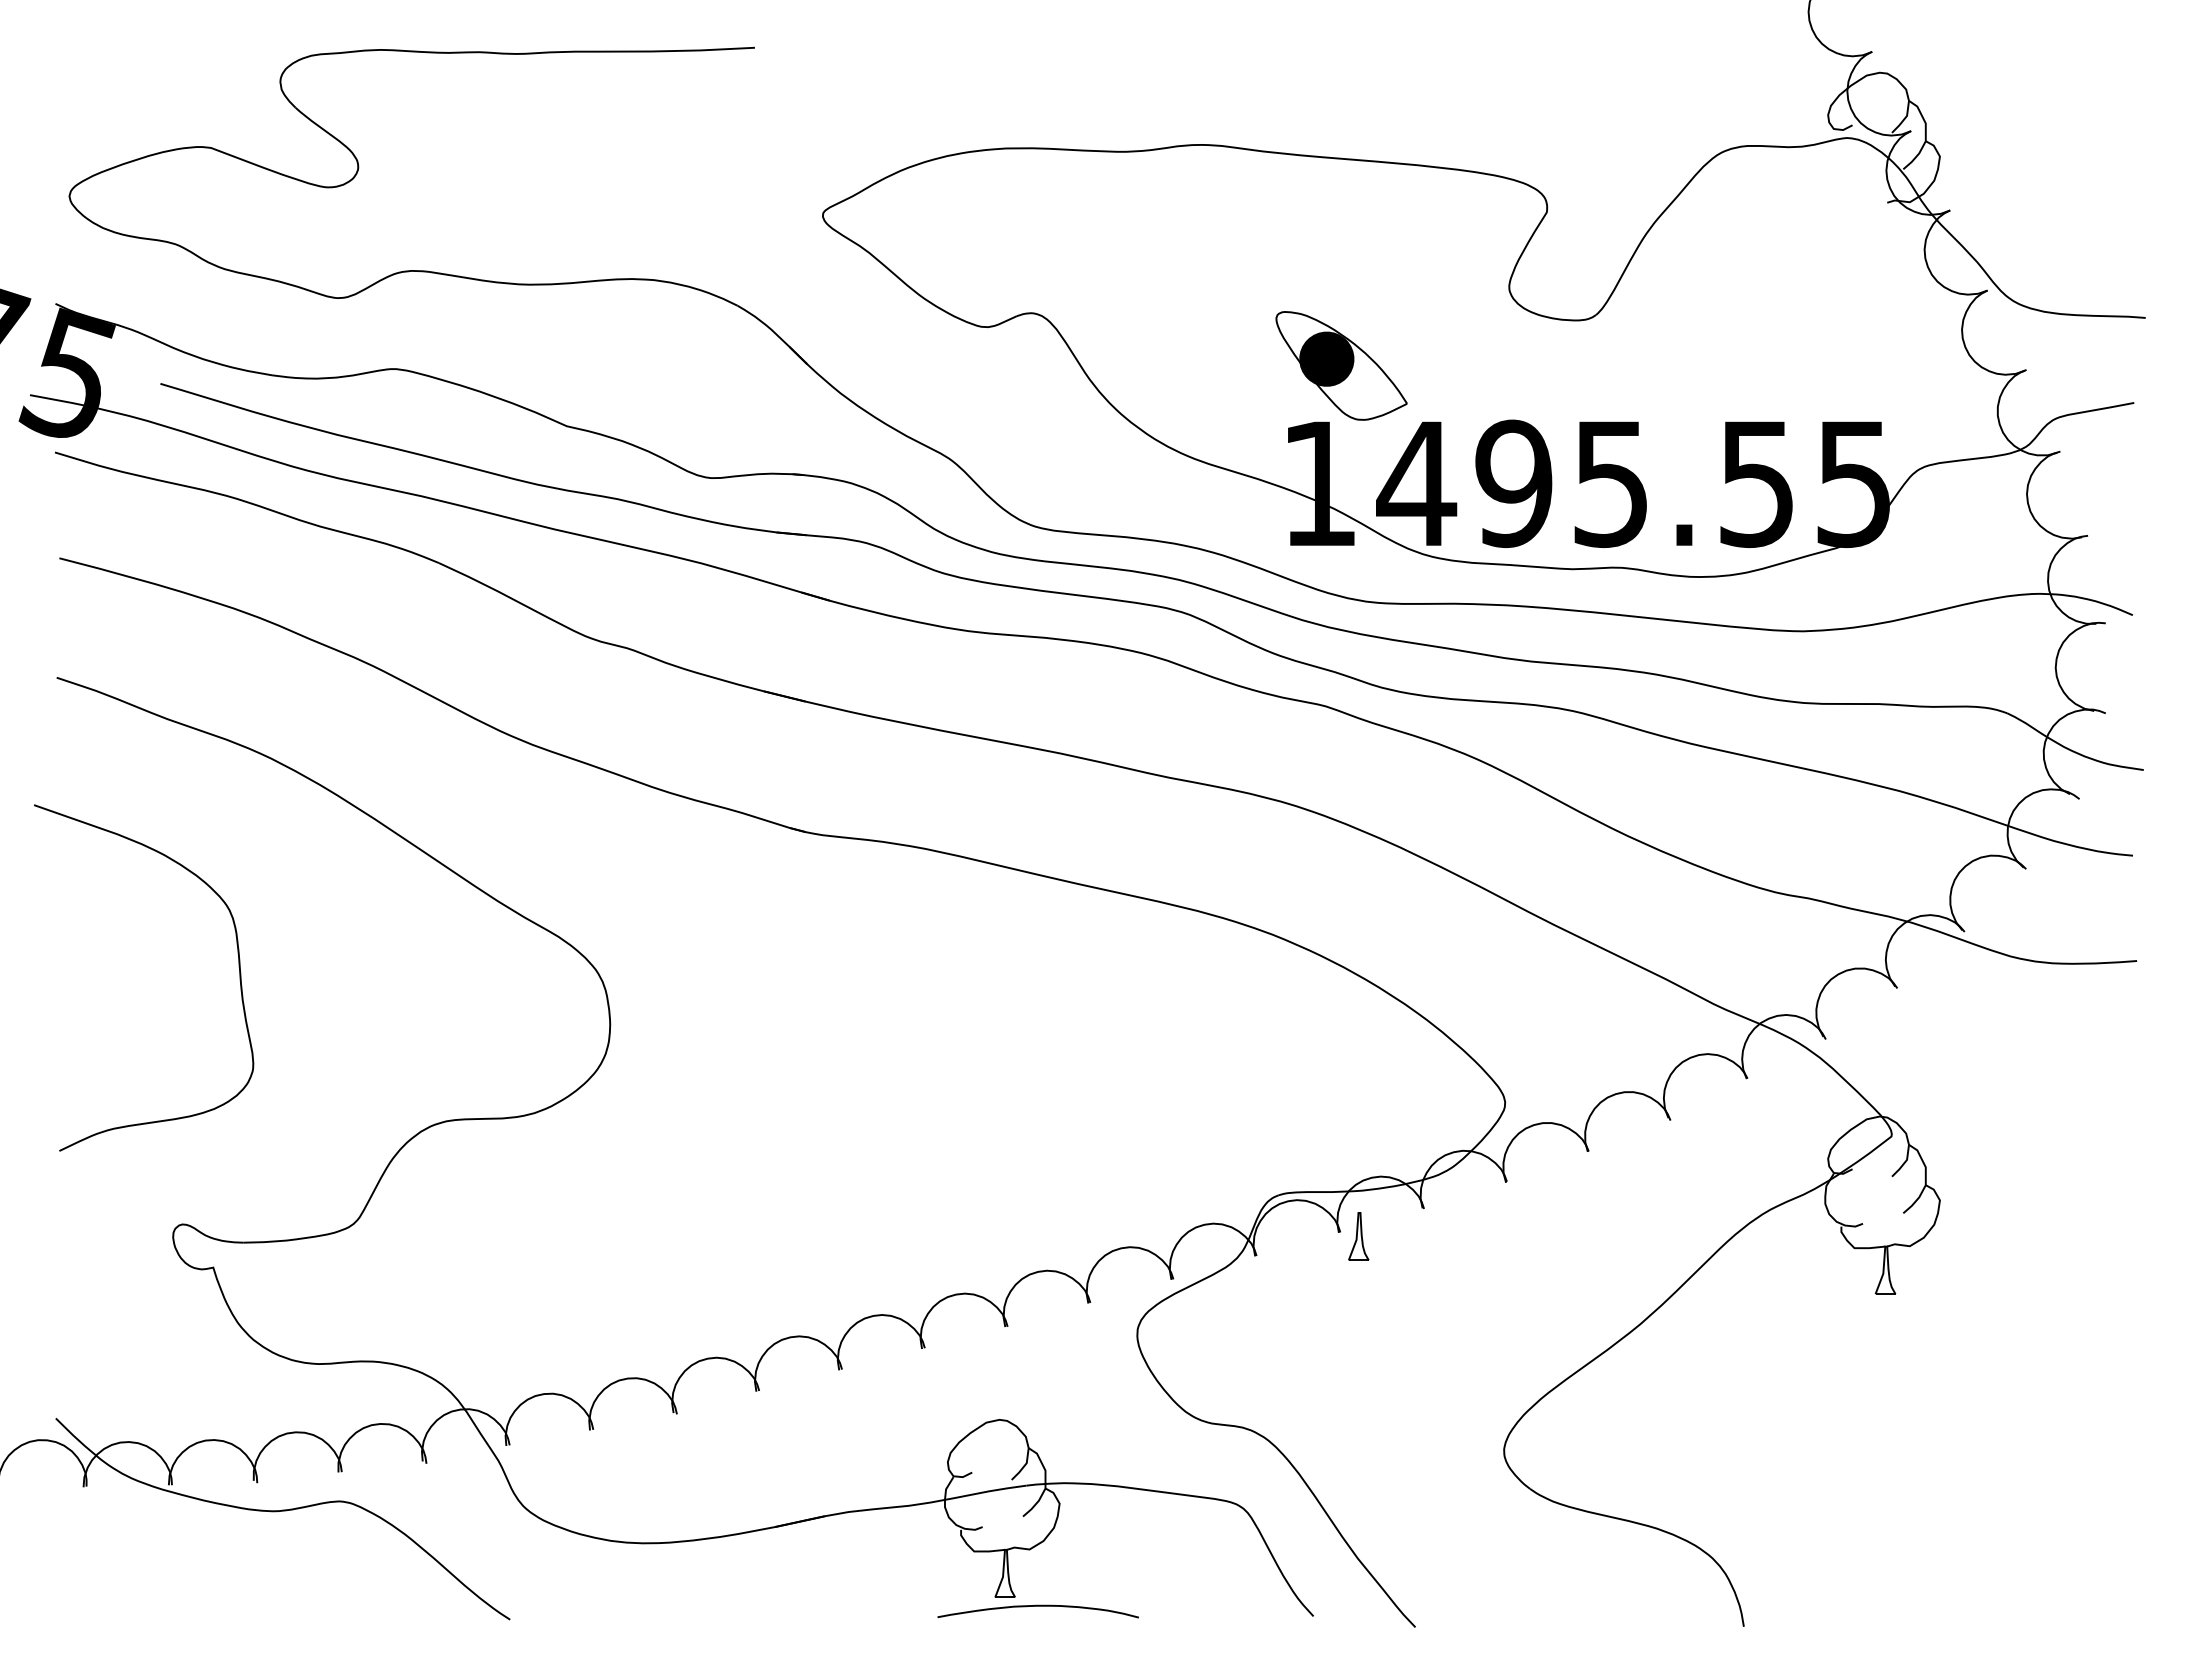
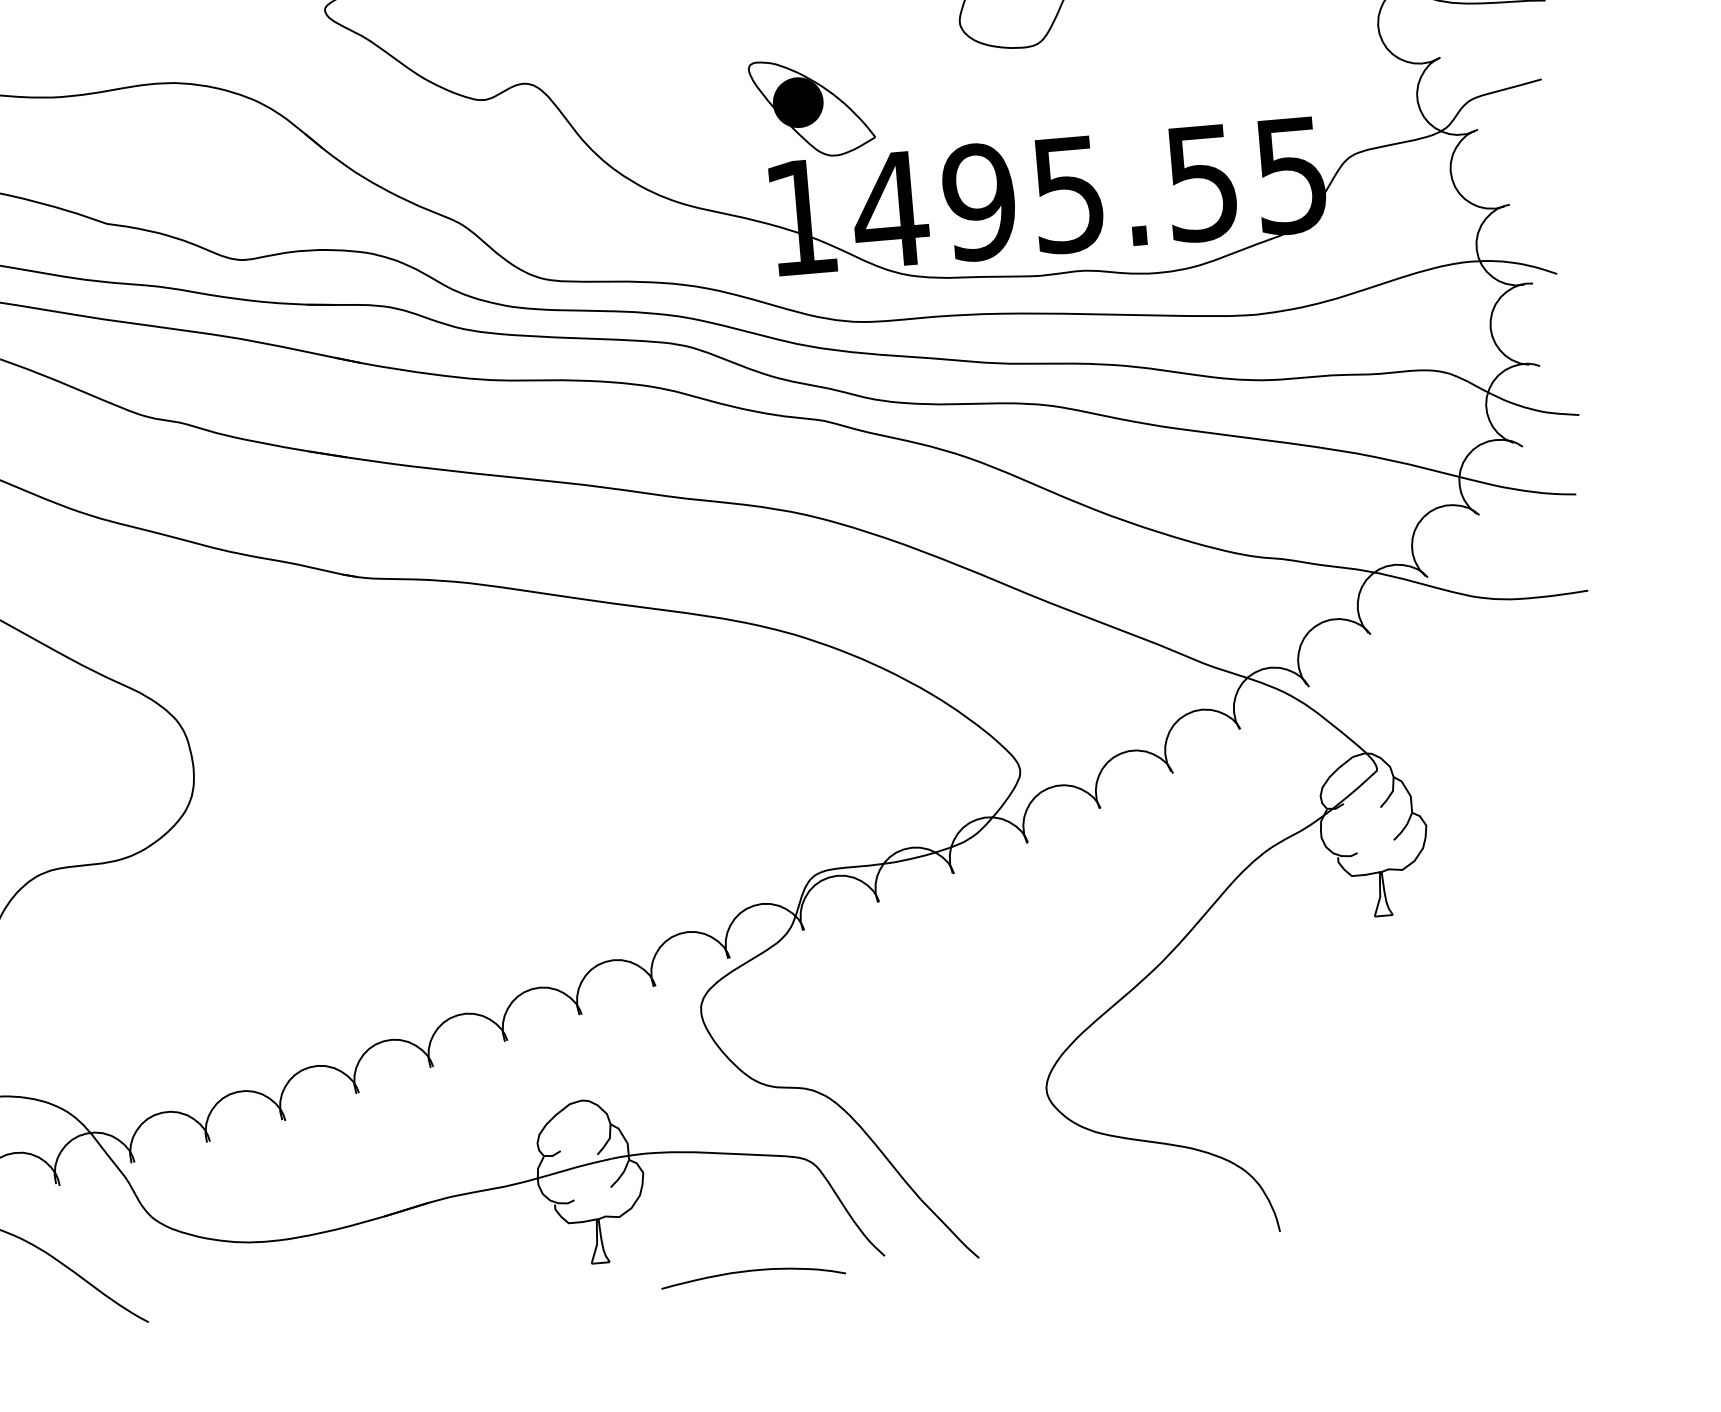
part: (1358, 1236) -> (896, 904), removed
curve: (1037, 1606) -> (752, 1271), moved

